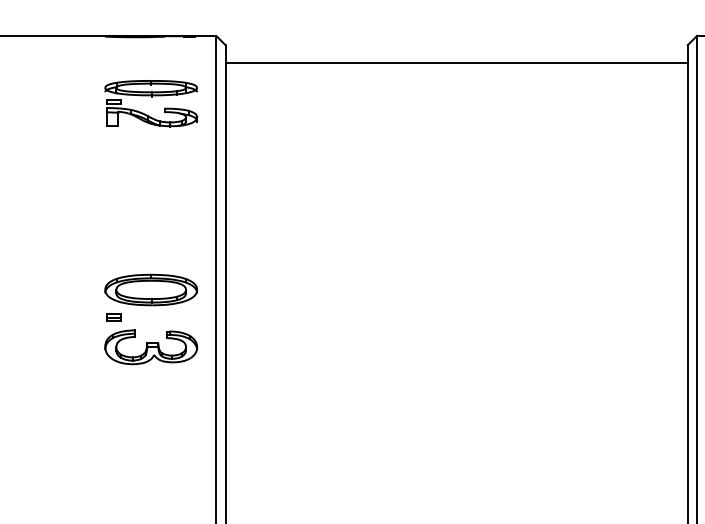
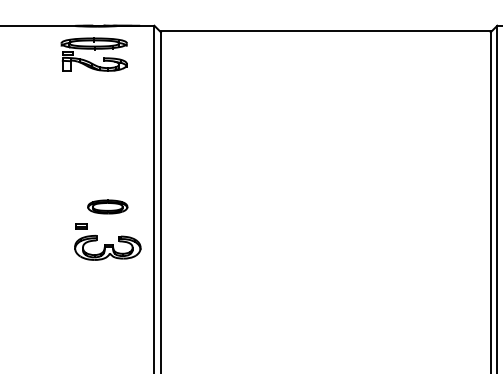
line: (456, 63) -> (325, 31), moved
part: (151, 97) -> (94, 50), moved
part: (150, 289) -> (107, 206), size x0.6

